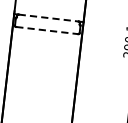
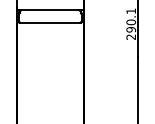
line: (48, 18) -> (50, 10), dashed -> solid
line: (47, 30) -> (50, 22), dashed -> solid

